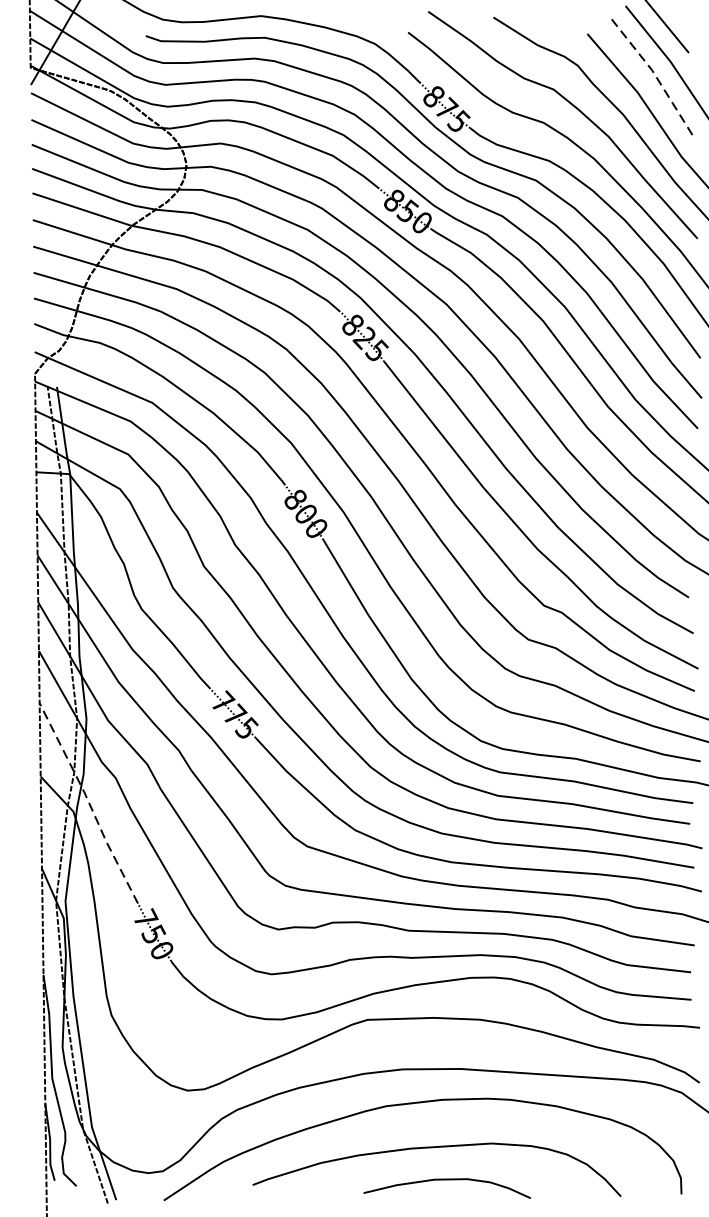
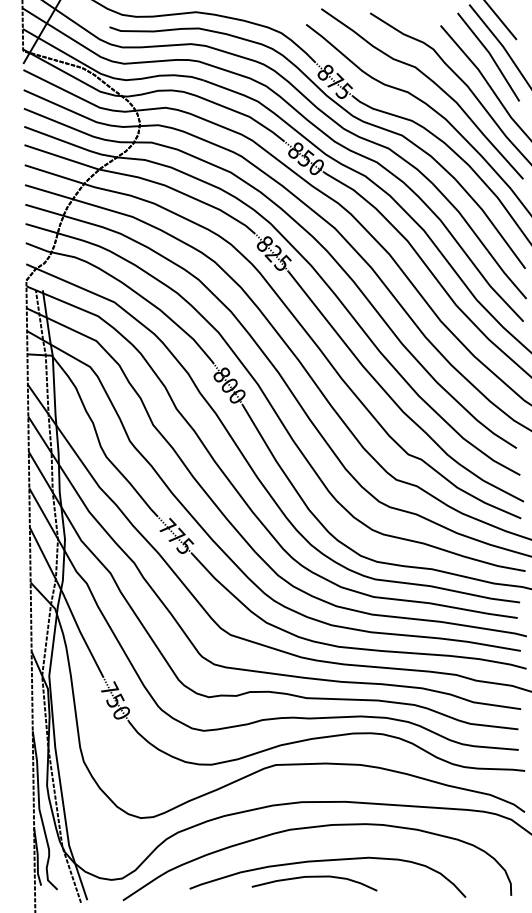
line: (653, 73) -> (490, 55), dashed -> solid
line: (88, 803) -> (66, 602), dashed -> solid
curve: (447, 1180) -> (314, 877), moved

